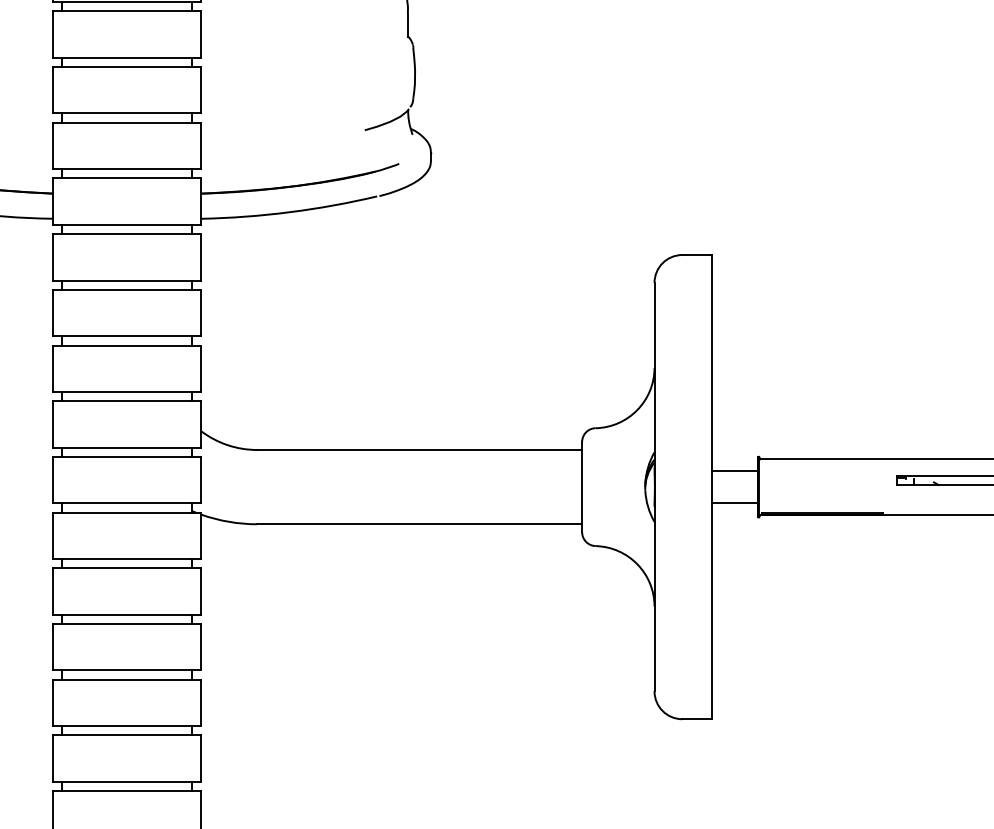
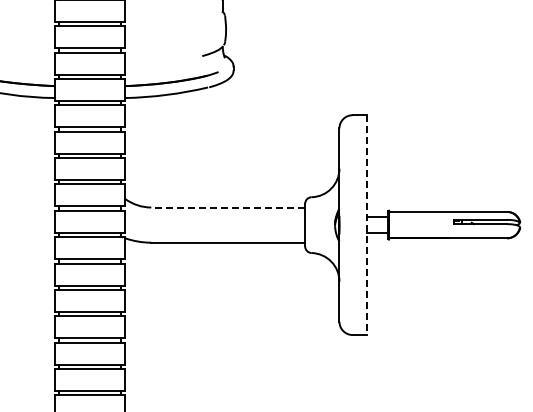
line: (420, 449) -> (228, 207), solid -> dashed
line: (711, 487) -> (366, 225), solid -> dashed

